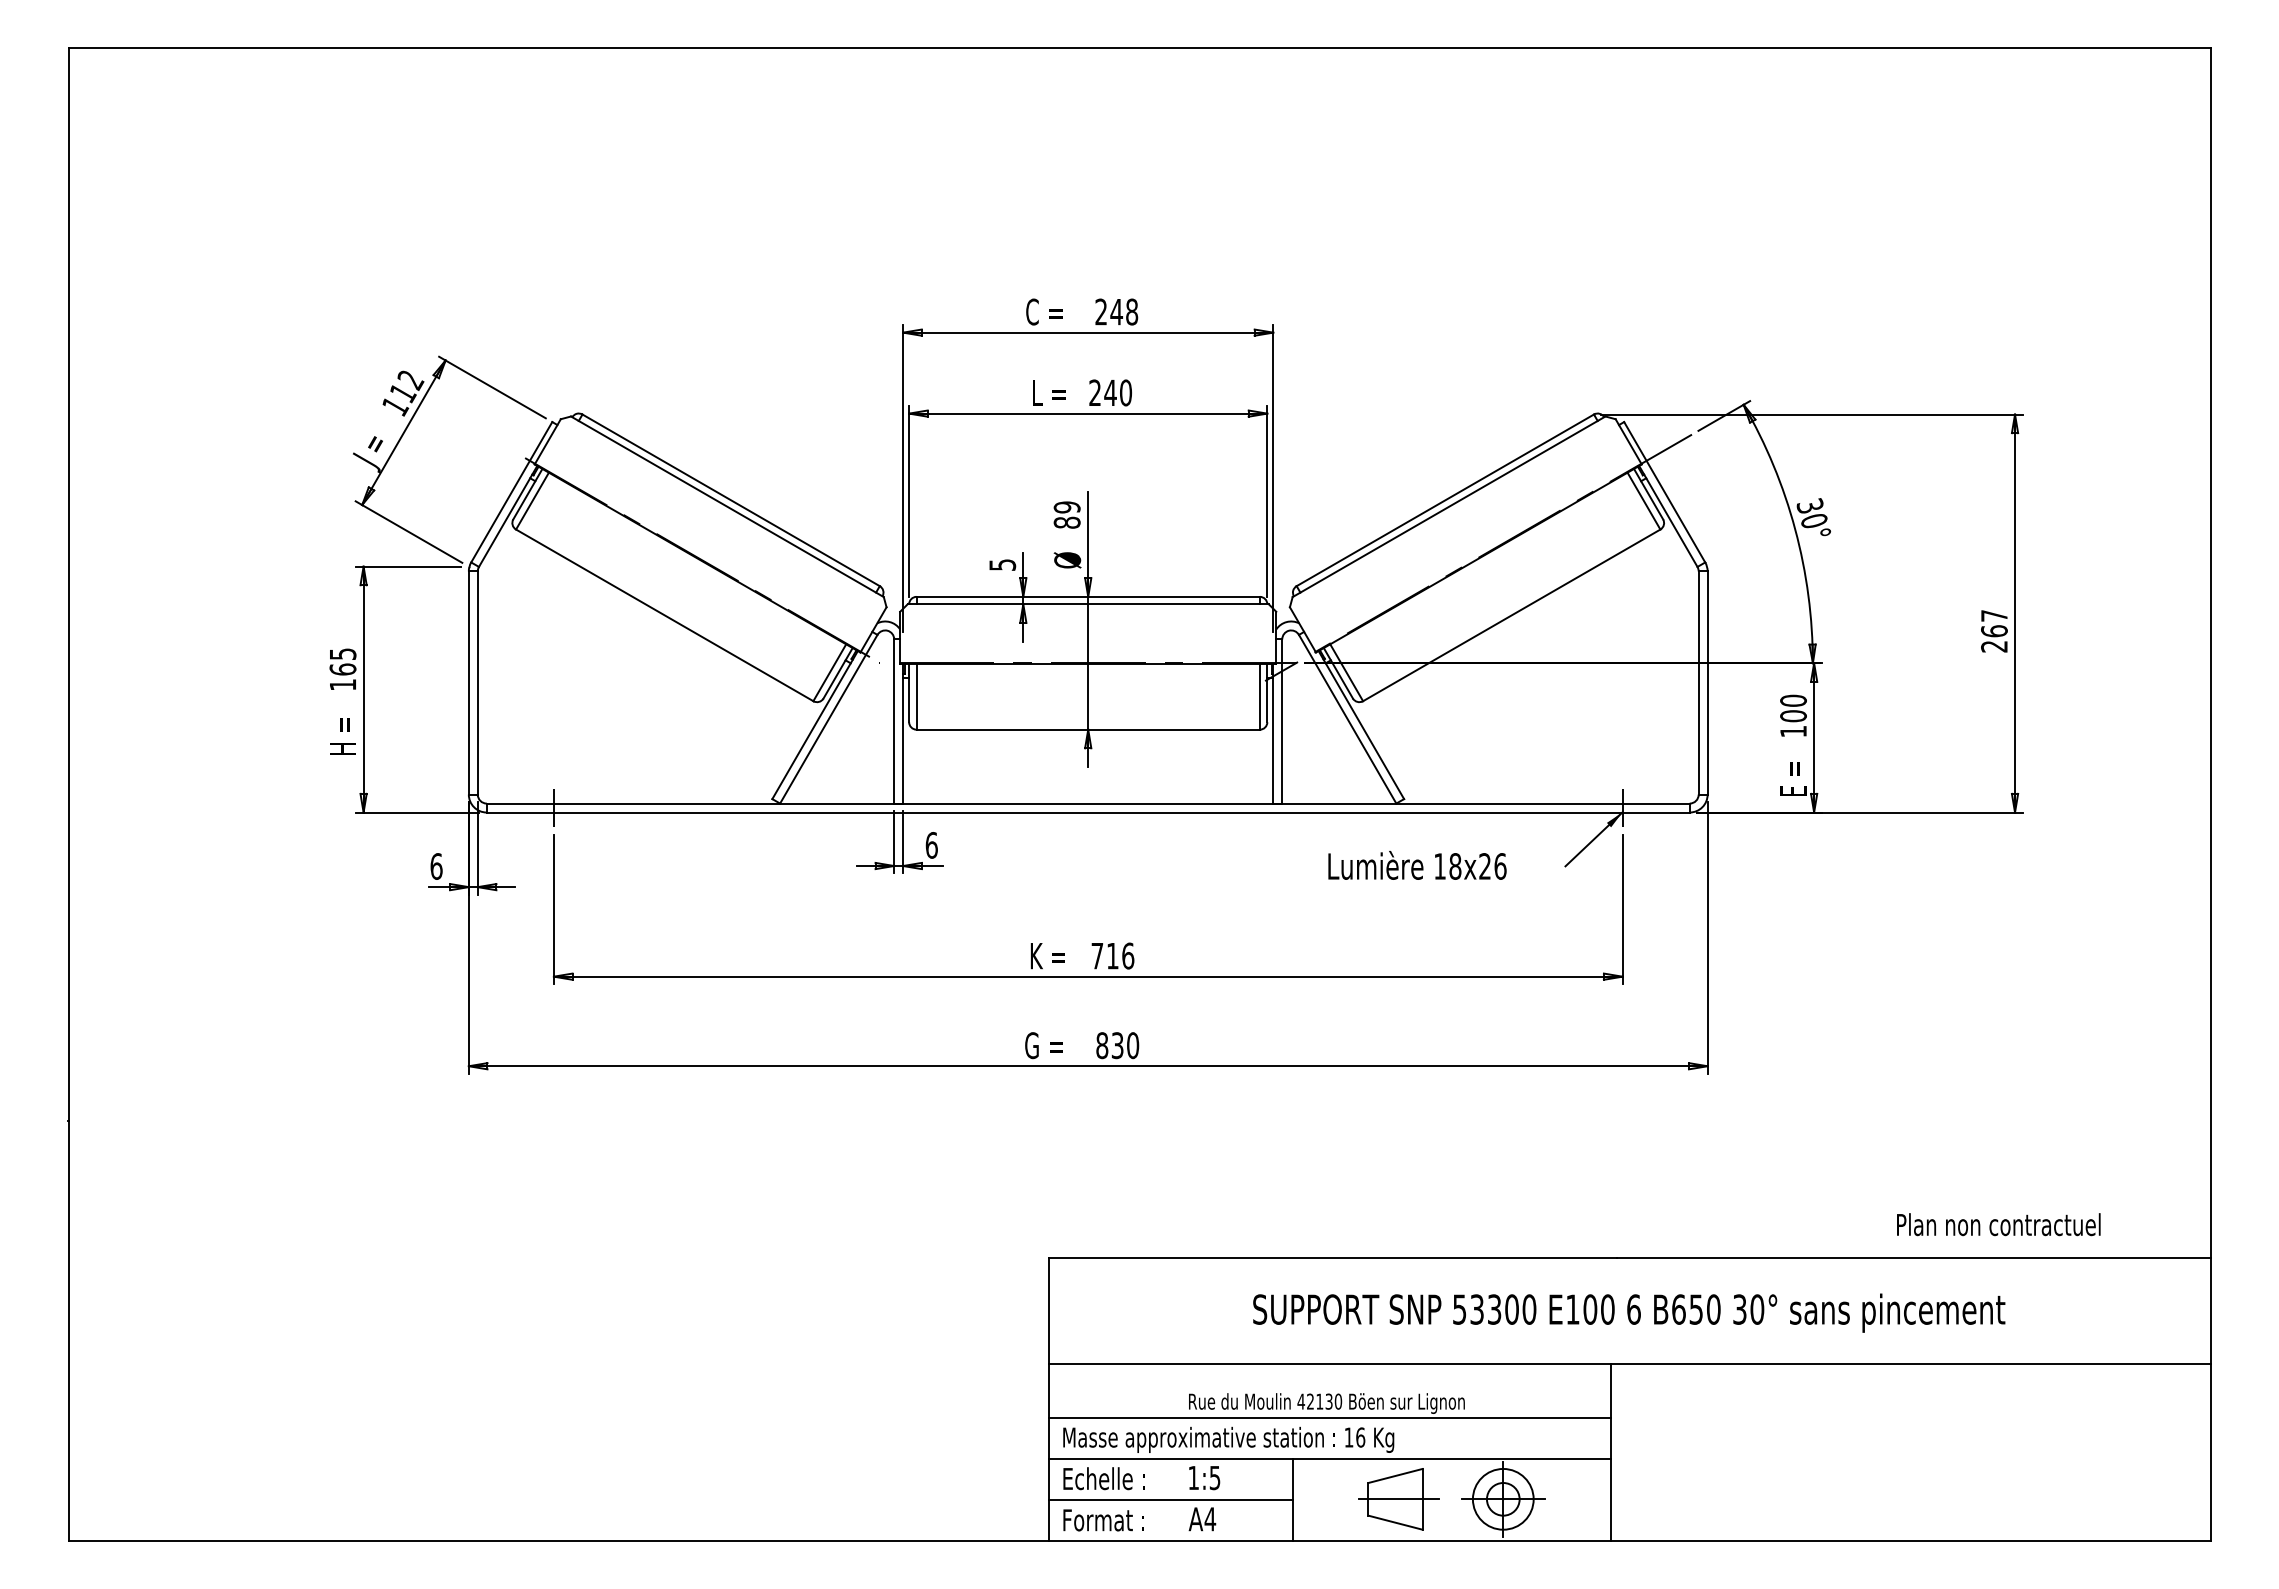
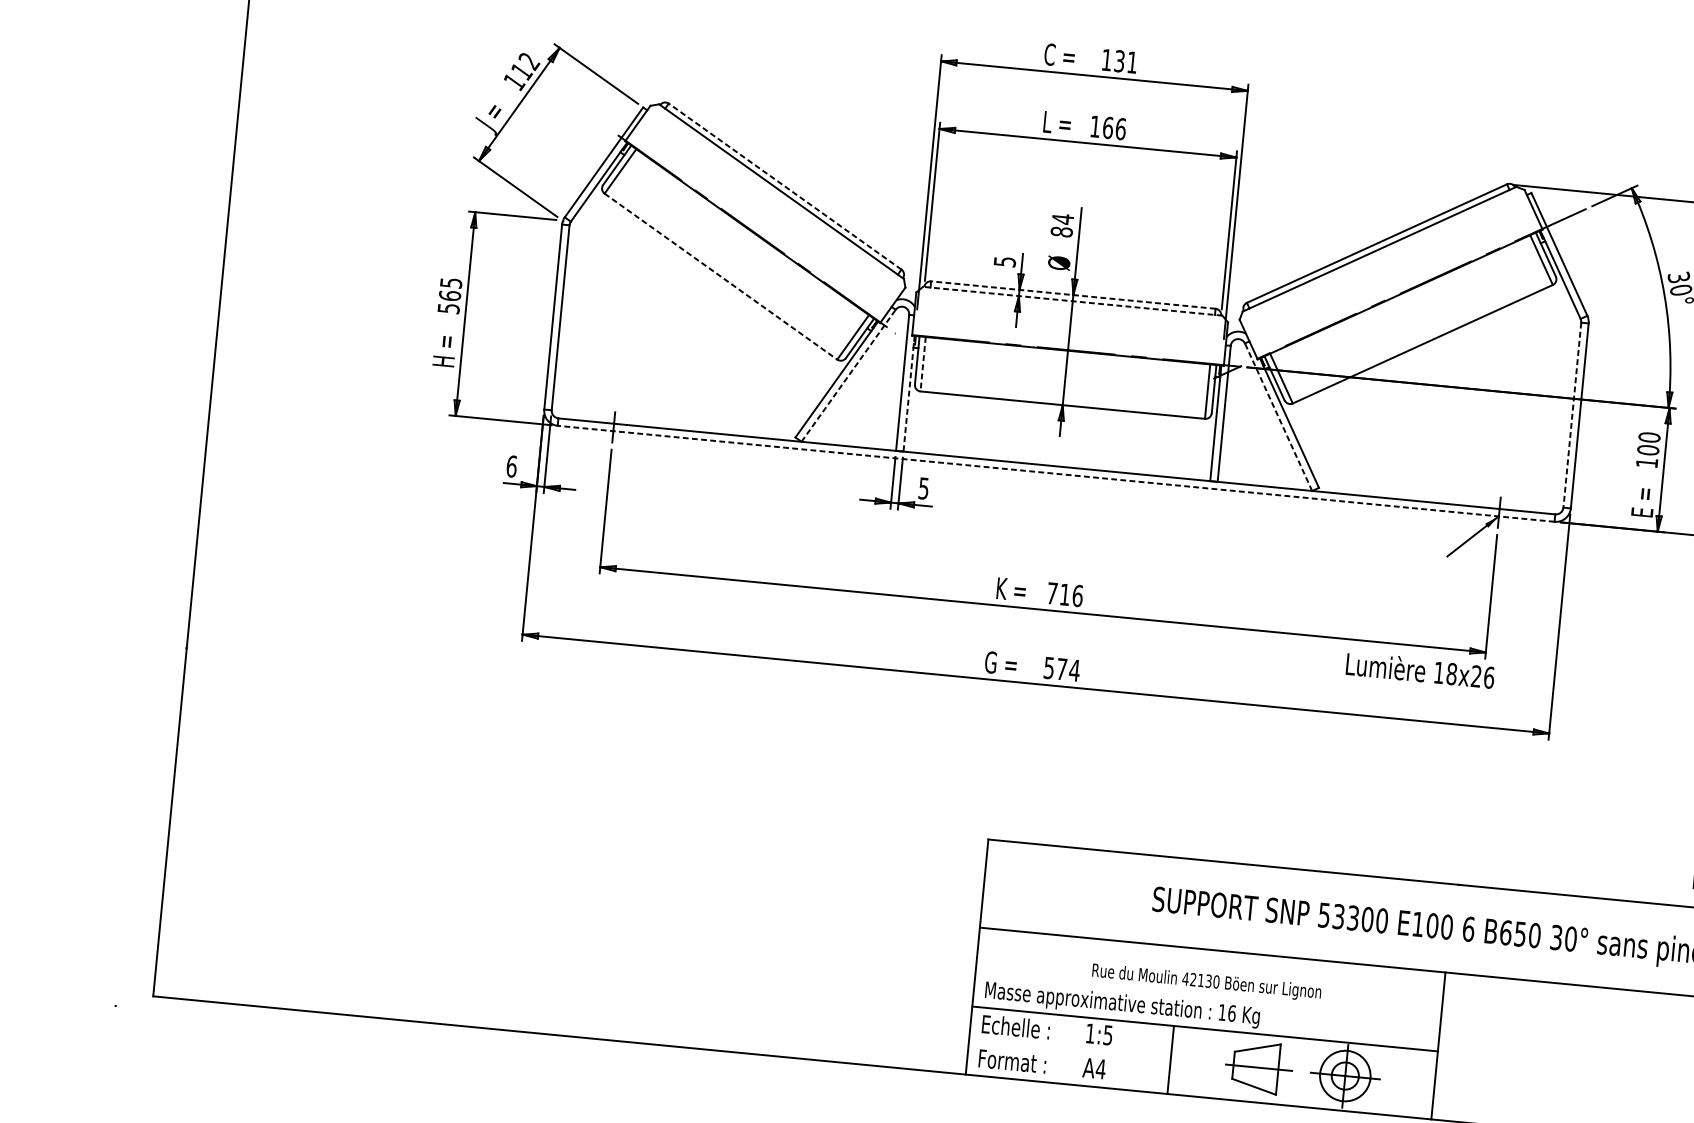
text: (1116, 311) -> (1119, 60), 248 -> 131
text: (1110, 392) -> (1108, 127), 240 -> 166
line: (731, 500) -> (785, 186), solid -> dashed
text: (1066, 507) -> (1062, 219), 89 -> 84
line: (1088, 596) -> (1073, 294), solid -> dashed
line: (1088, 604) -> (1072, 301), solid -> dashed
line: (664, 615) -> (720, 276), solid -> dashed
line: (1698, 683) -> (1572, 415), solid -> dashed
text: (343, 684) -> (449, 308), 165 -> 565
line: (916, 696) -> (923, 363), solid -> dashed
line: (829, 718) -> (849, 375), solid -> dashed
line: (1347, 718) -> (1278, 416), solid -> dashed
line: (903, 733) -> (909, 393), solid -> dashed
line: (1087, 812) -> (1055, 473), solid -> dashed
text: (931, 845) -> (923, 488), 6 -> 5
text: (1417, 865) -> (1420, 670), moved
text: (1117, 1045) -> (1061, 669), 830 -> 574
line: (1330, 1418) -> (1208, 995), removed
line: (1170, 1500) -> (1069, 1050), removed

